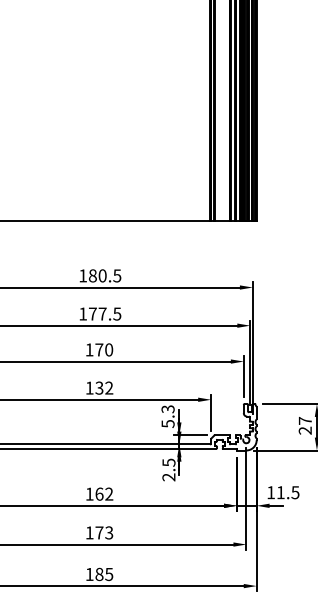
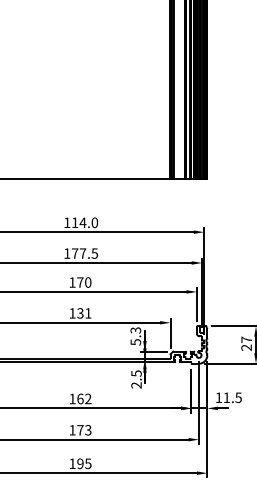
text: (105, 275) -> (85, 222), 180.5 -> 114.0
text: (109, 388) -> (88, 313), 132 -> 131
text: (99, 574) -> (80, 463), 185 -> 195

